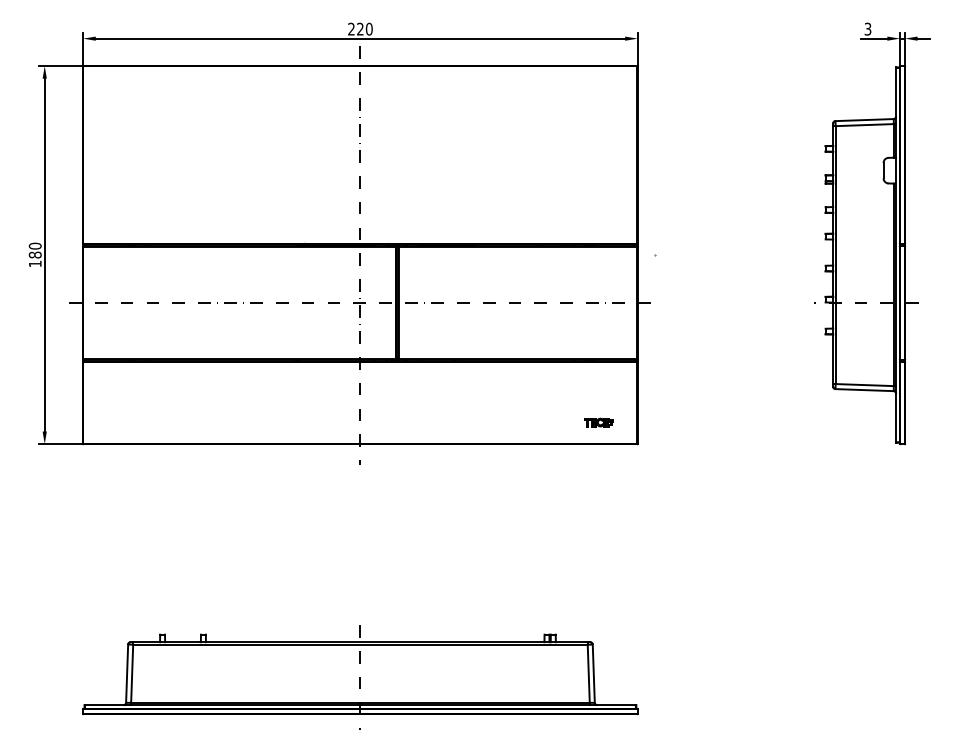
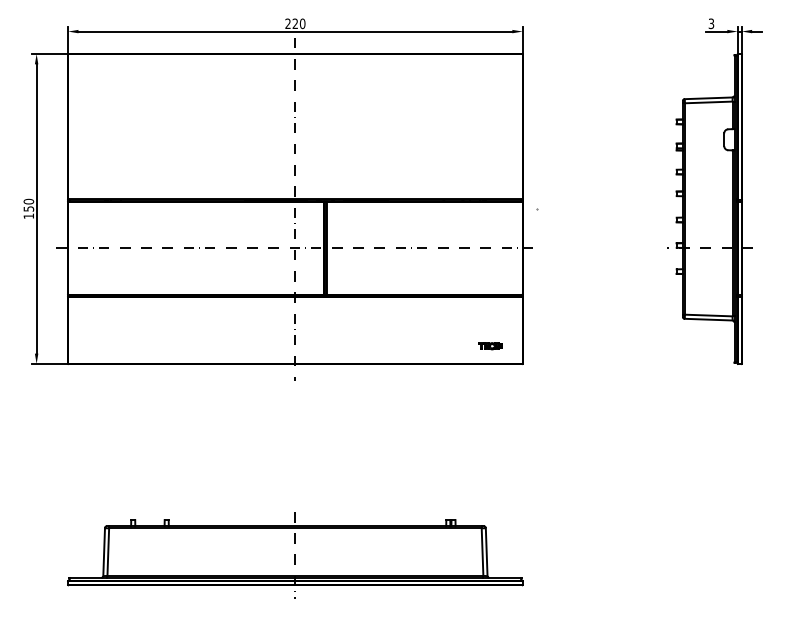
text: (34, 254) -> (28, 208), 180 -> 150

